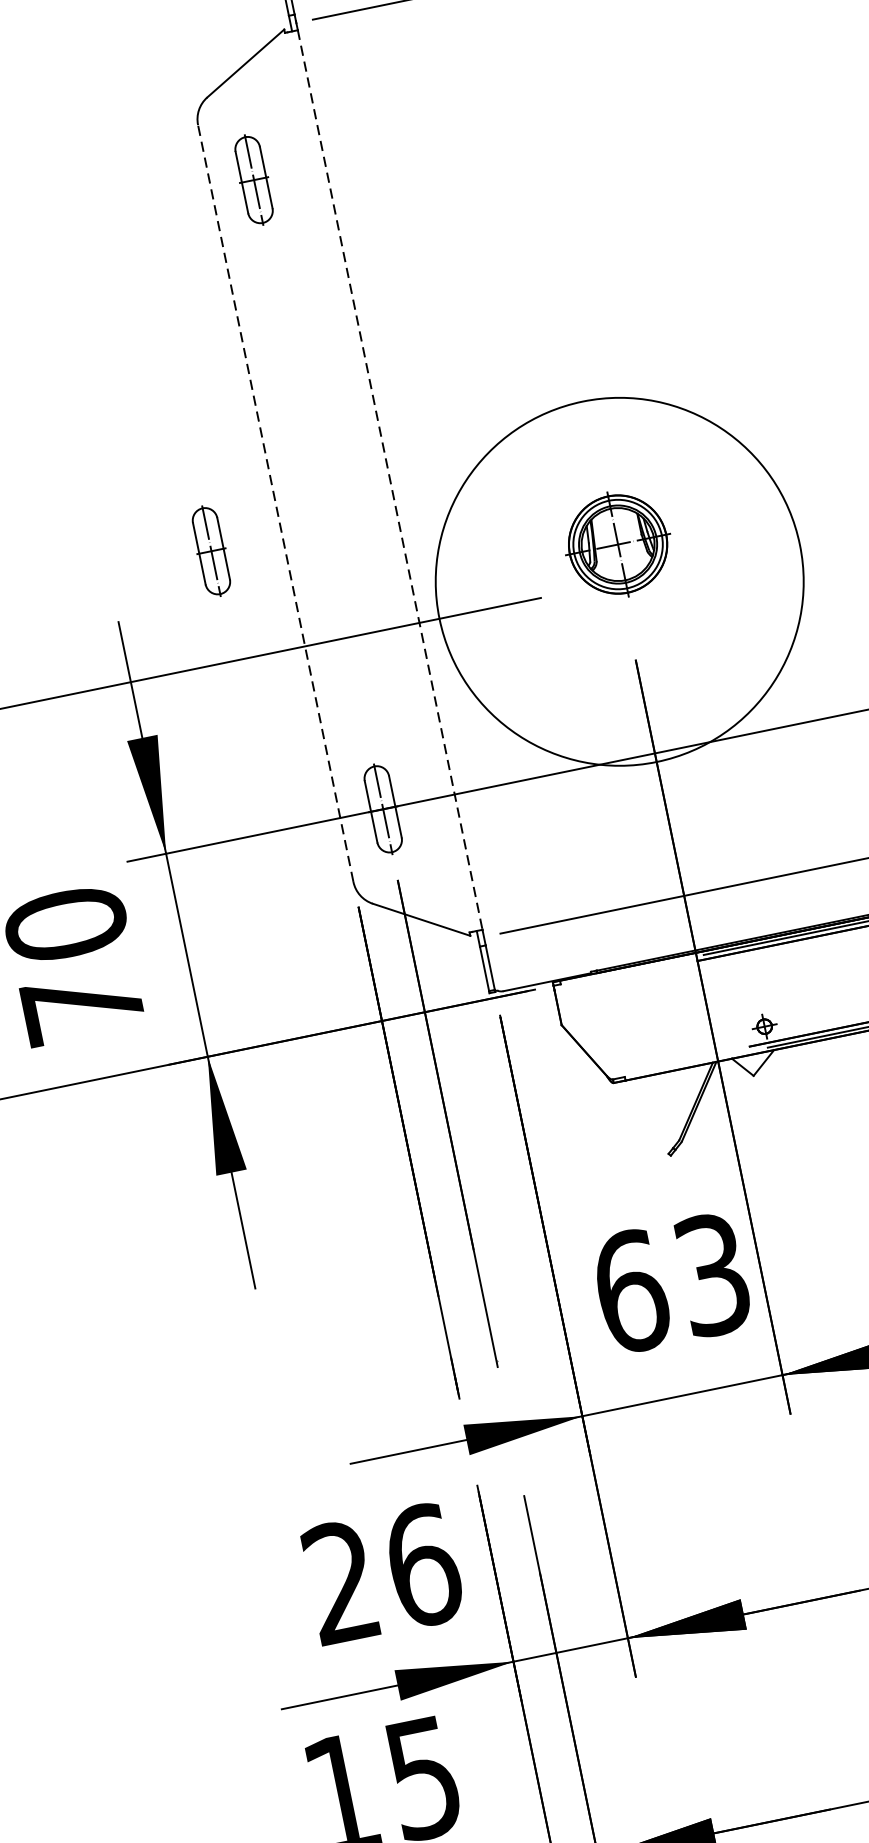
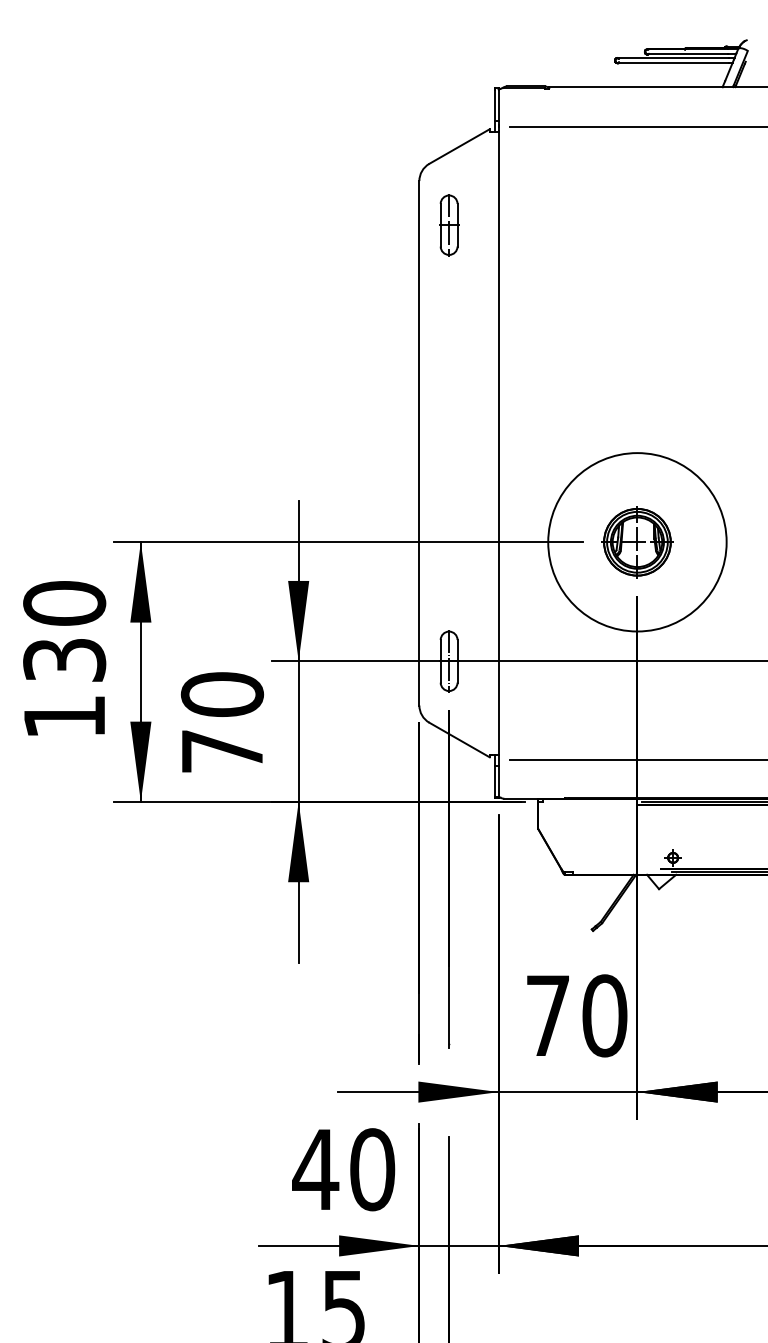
line: (389, 480) -> (498, 443), dashed -> solid
line: (275, 502) -> (419, 442), dashed -> solid
part: (618, 544) -> (637, 542), moved
part: (212, 551) -> (370, 466), removed
circle: (619, 582) -> (637, 542), size x0.71
text: (671, 1282) -> (576, 1015), 63 -> 70
text: (381, 1573) -> (343, 1169), 26 -> 40

